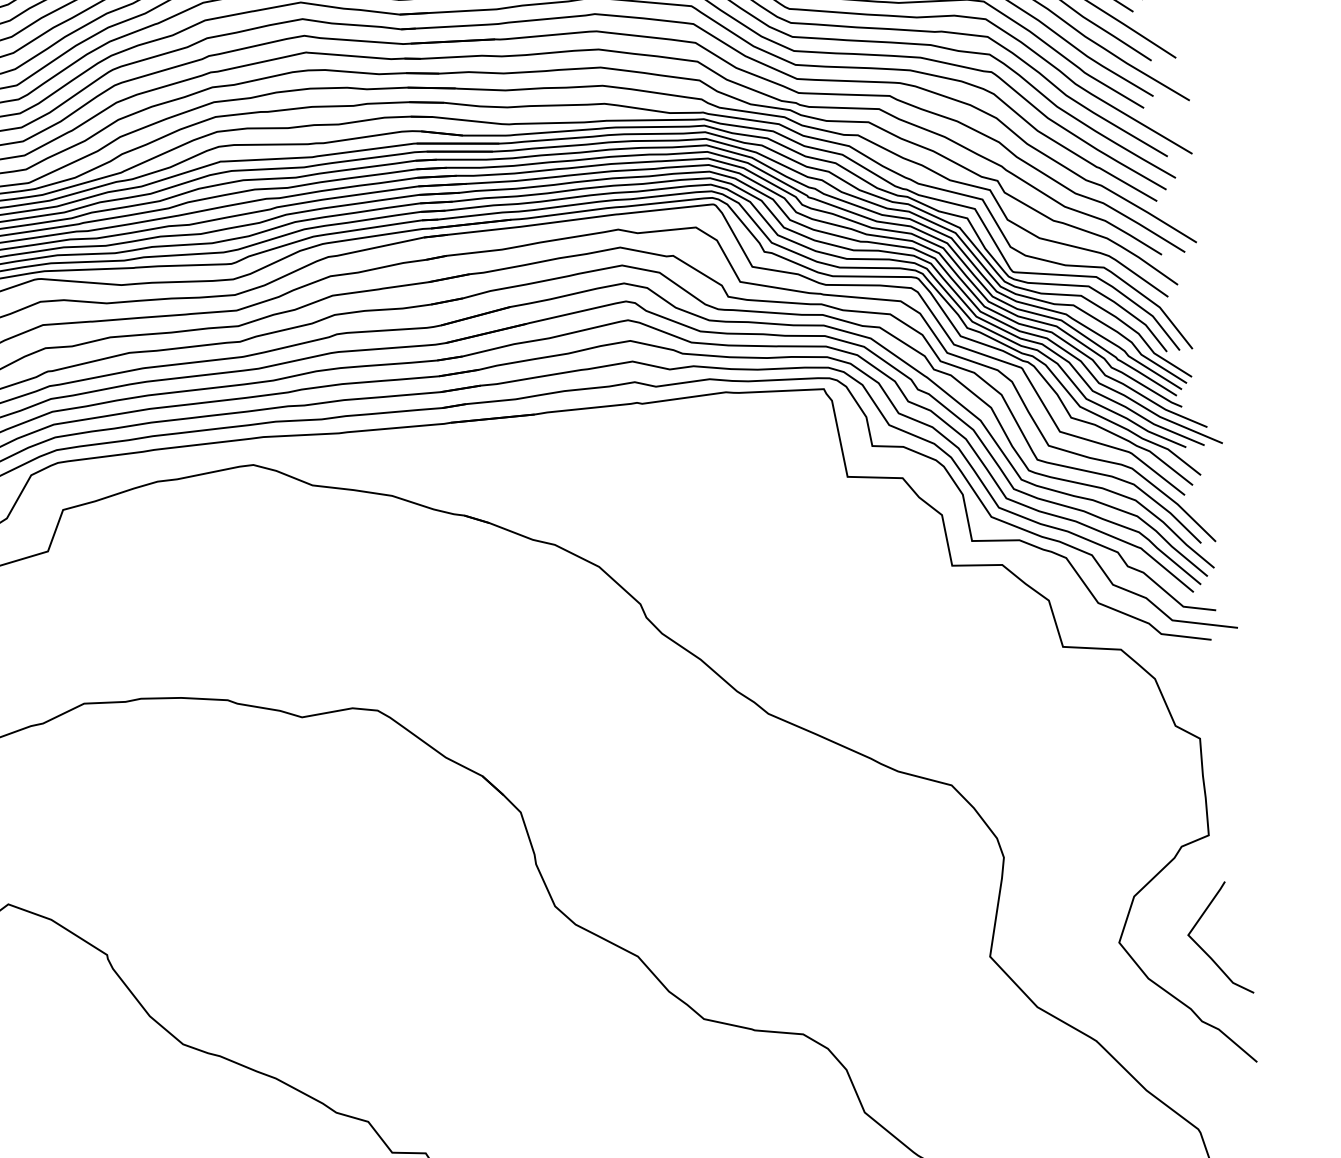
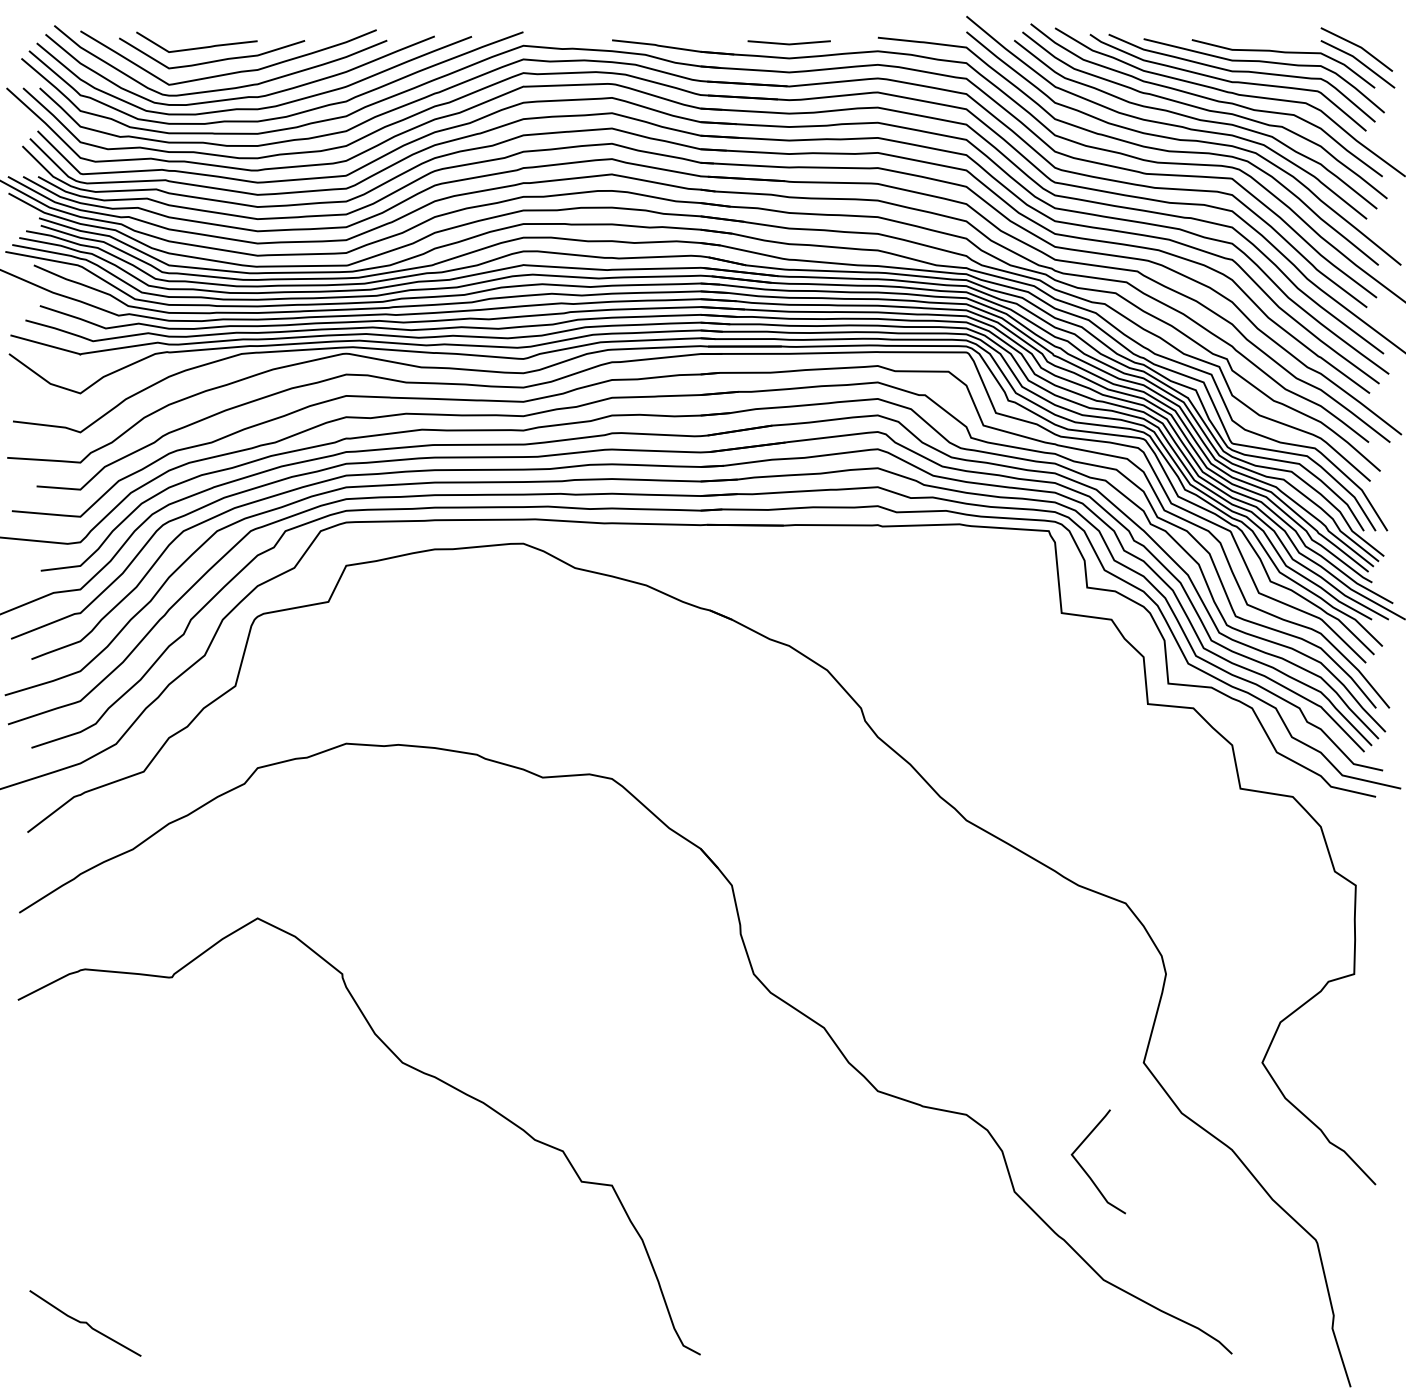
curve: (1206, 951) -> (1086, 1171), moved

